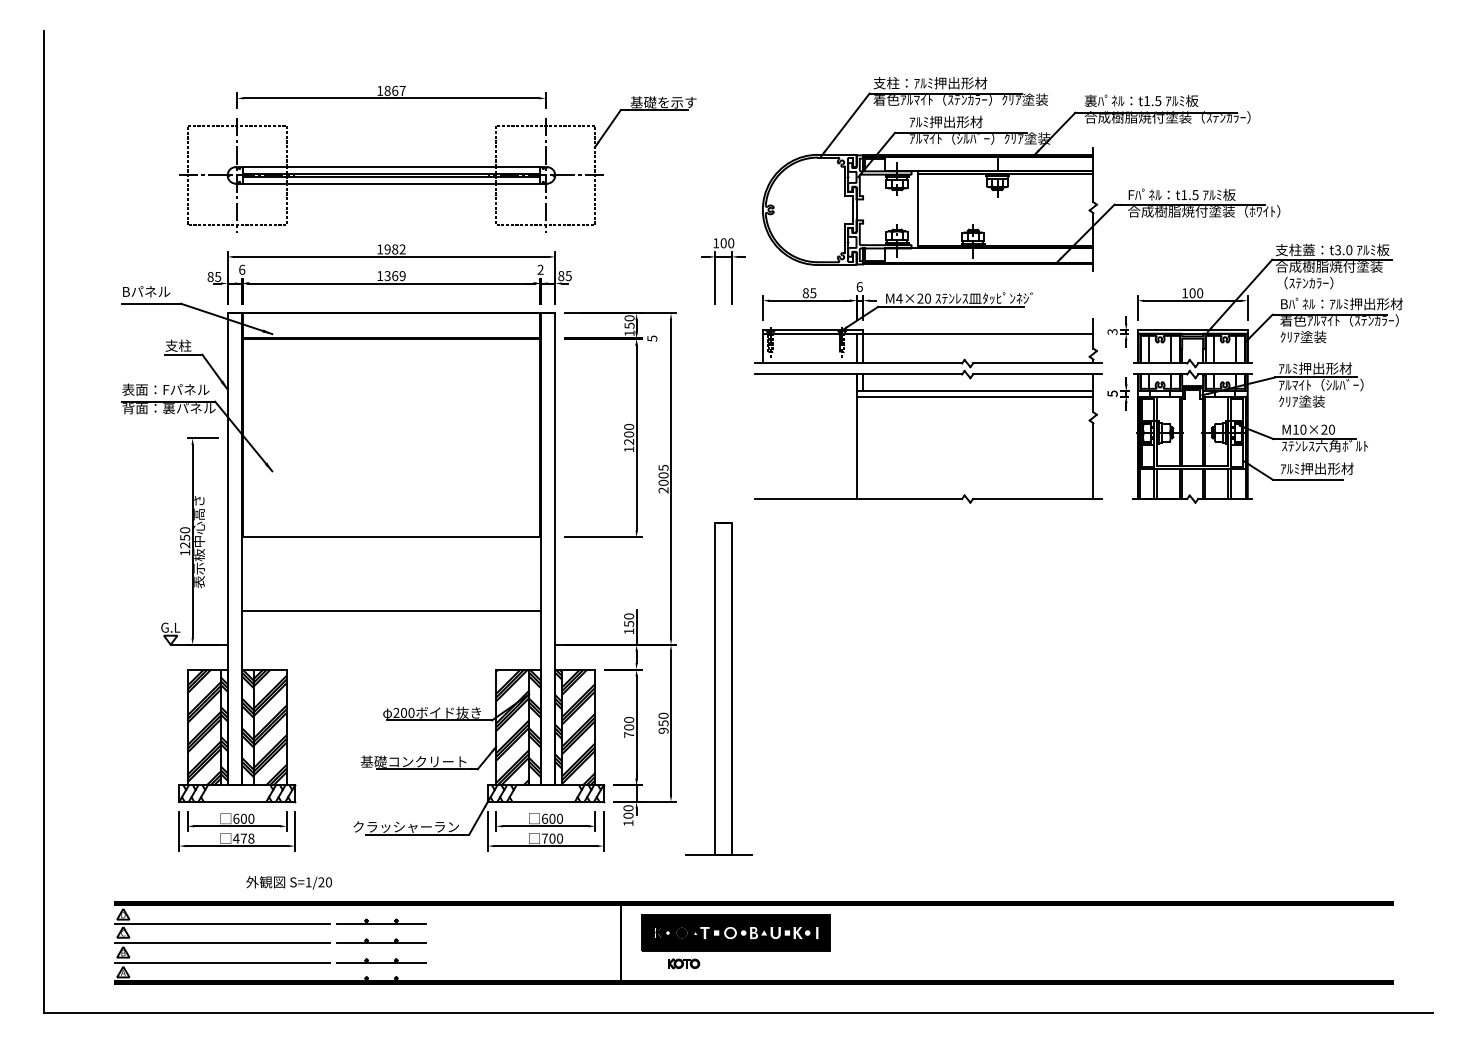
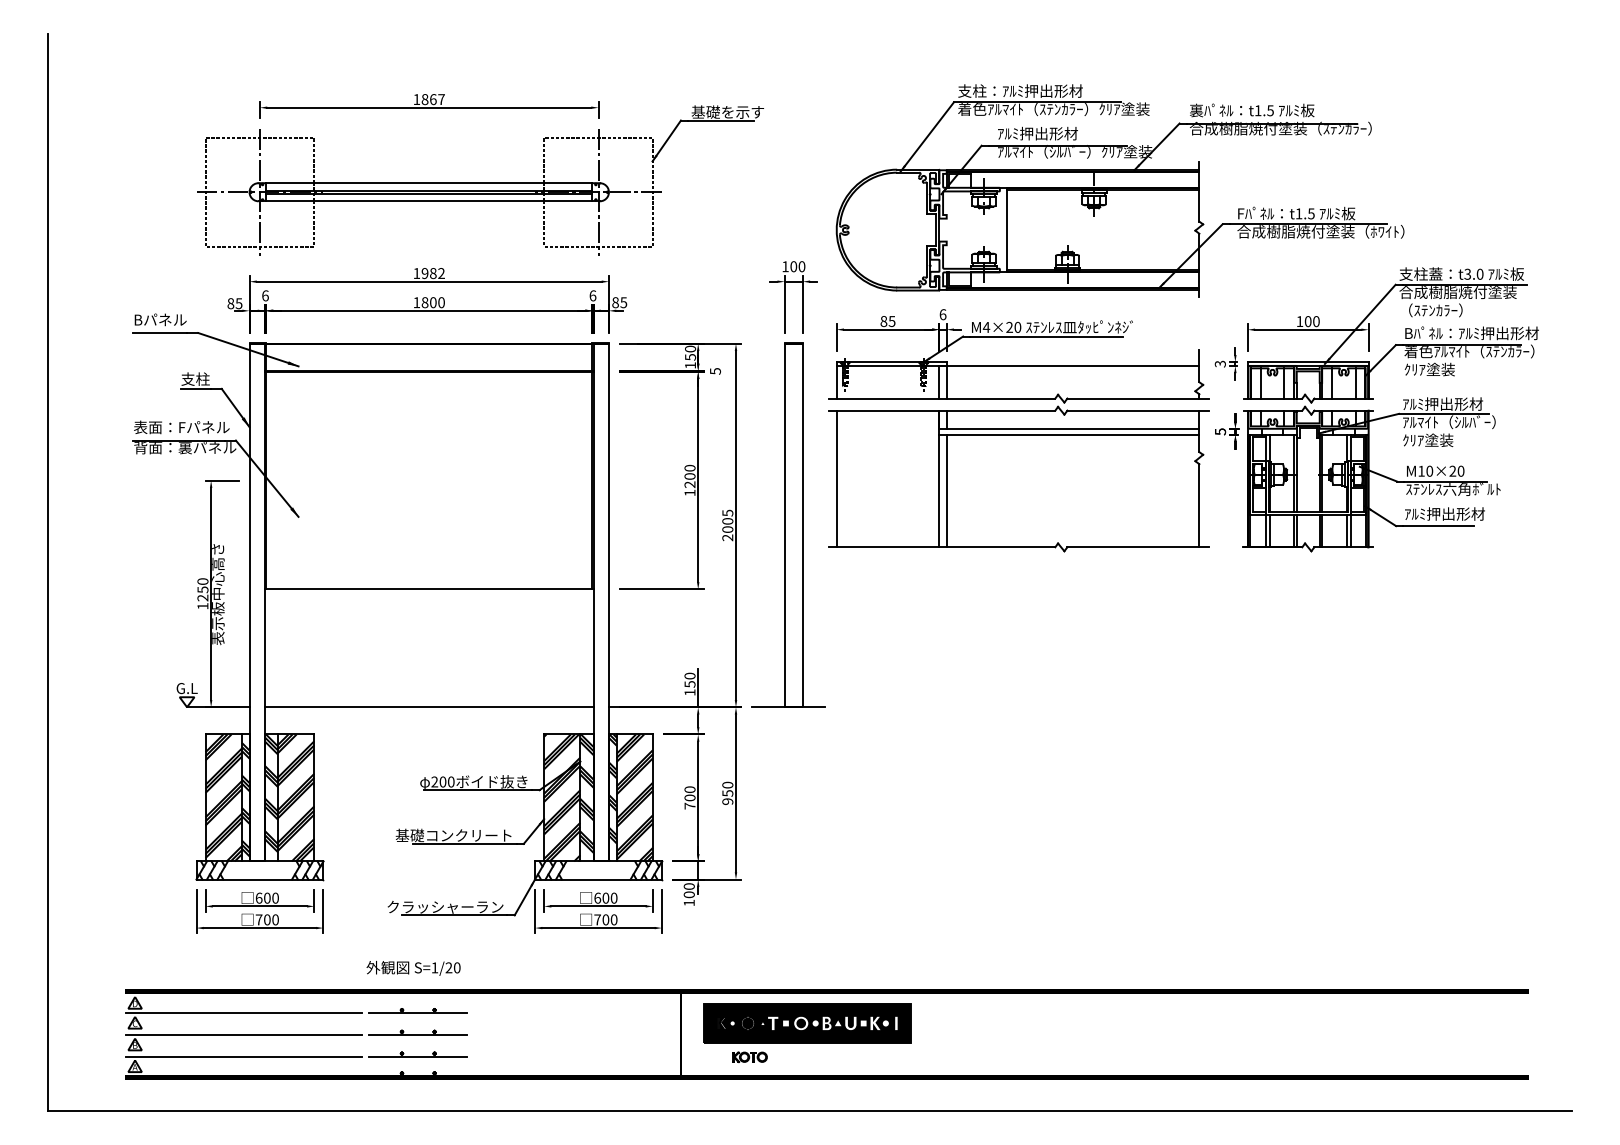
text: (540, 269) -> (592, 295), 2 -> 6
text: (394, 276) -> (432, 303), 1369 -> 1800
line: (762, 436) -> (836, 478), added
line: (863, 447) -> (947, 490), added
line: (391, 610) -> (429, 706), moved
part: (718, 688) -> (788, 524), moved
text: (243, 838) -> (266, 919), 478 -> 700
text: (288, 882) -> (412, 968), moved

